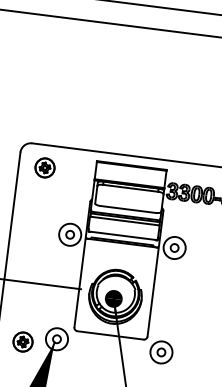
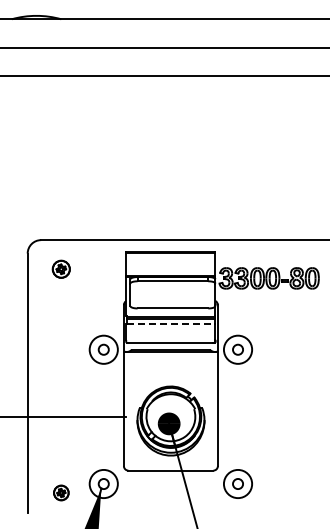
part: (45, 168) -> (61, 269), size x0.7
line: (125, 221) -> (171, 323), solid -> dashed
part: (23, 341) -> (61, 492), size x0.6

